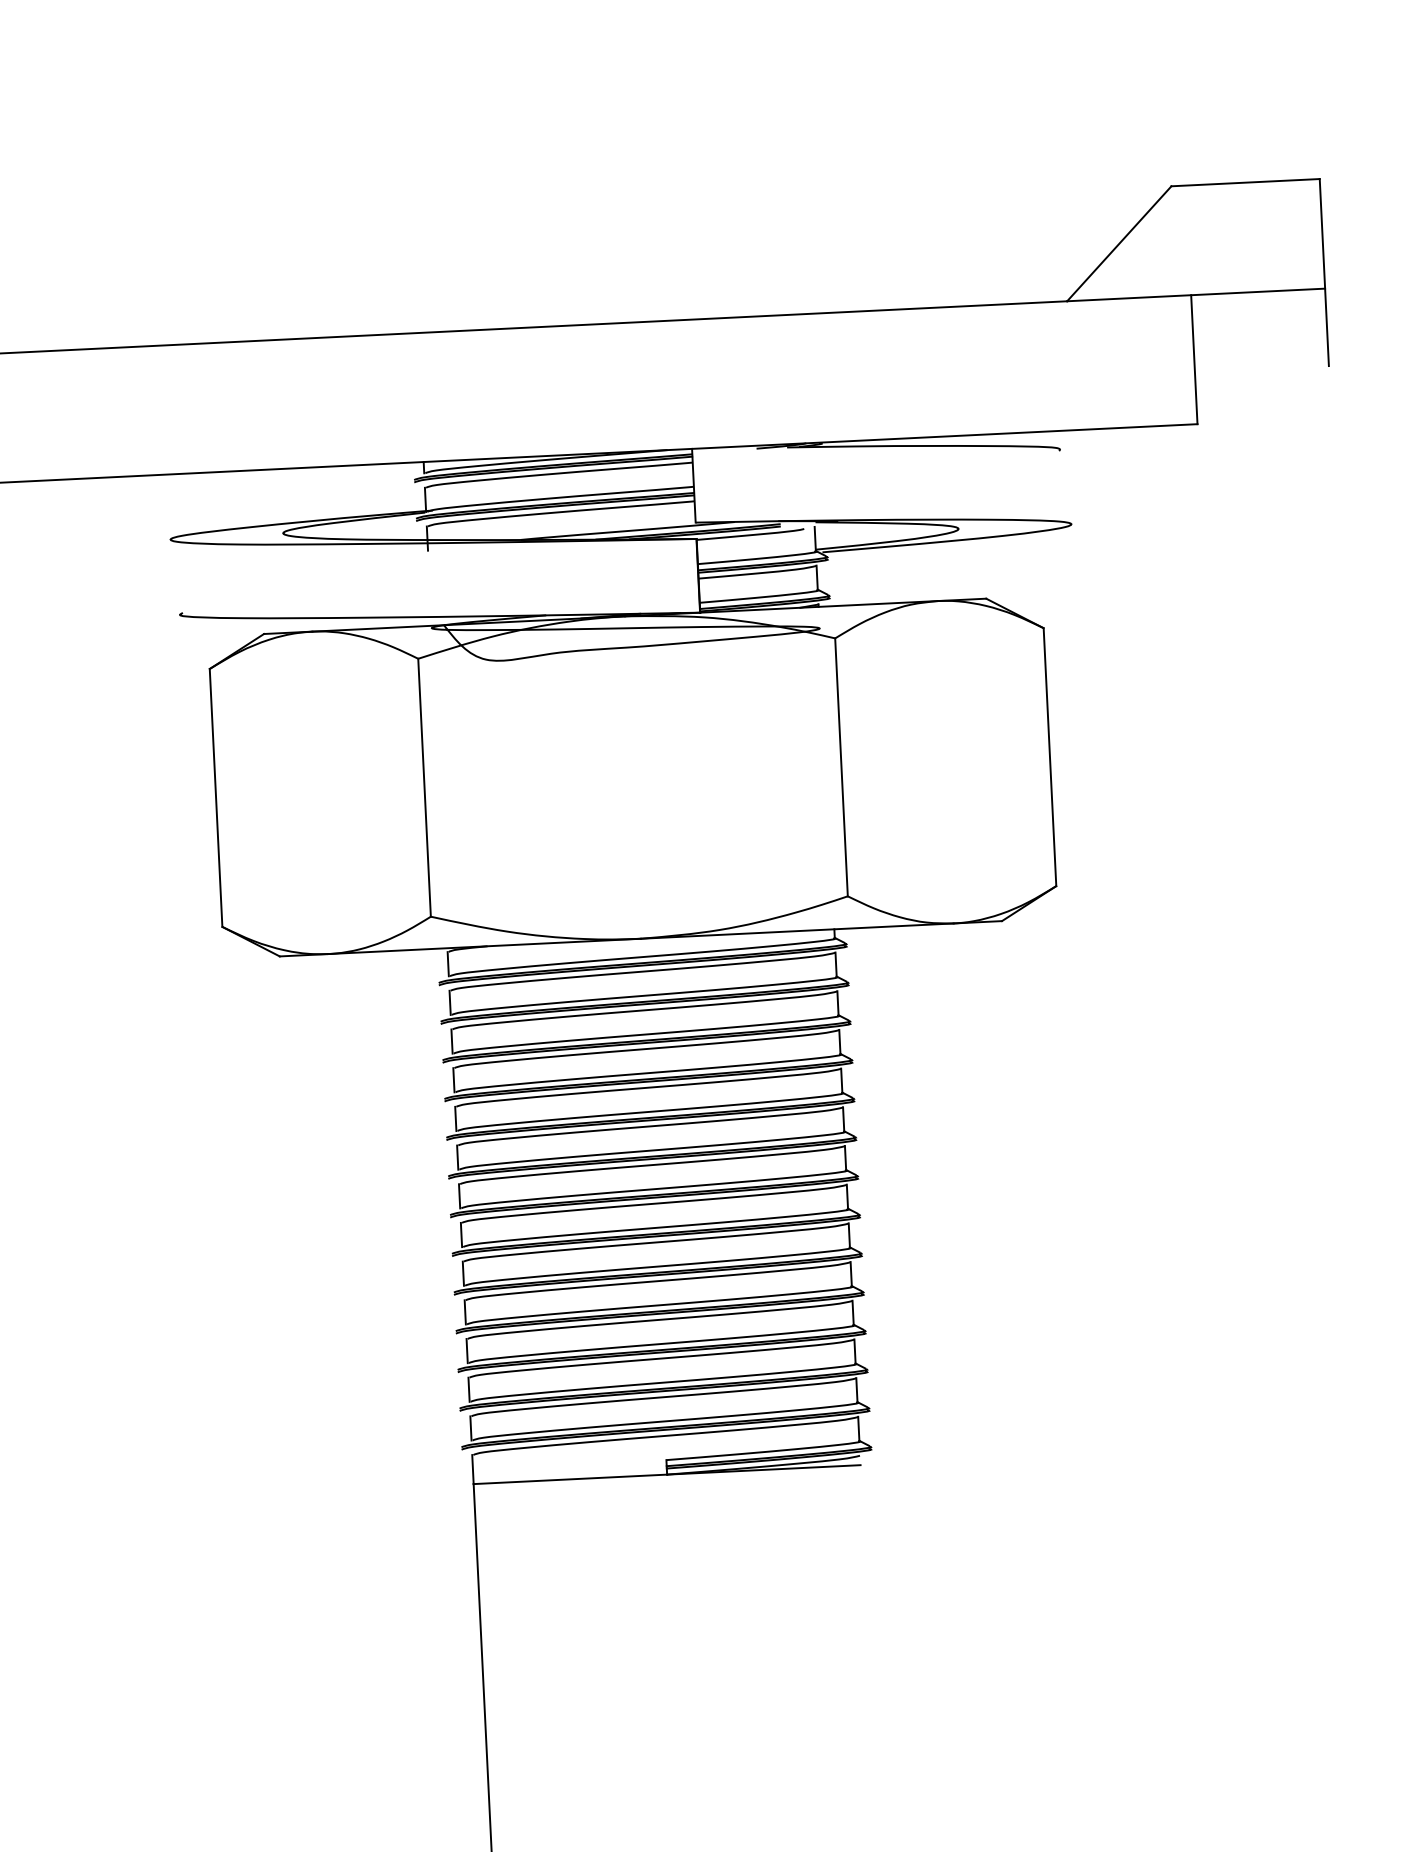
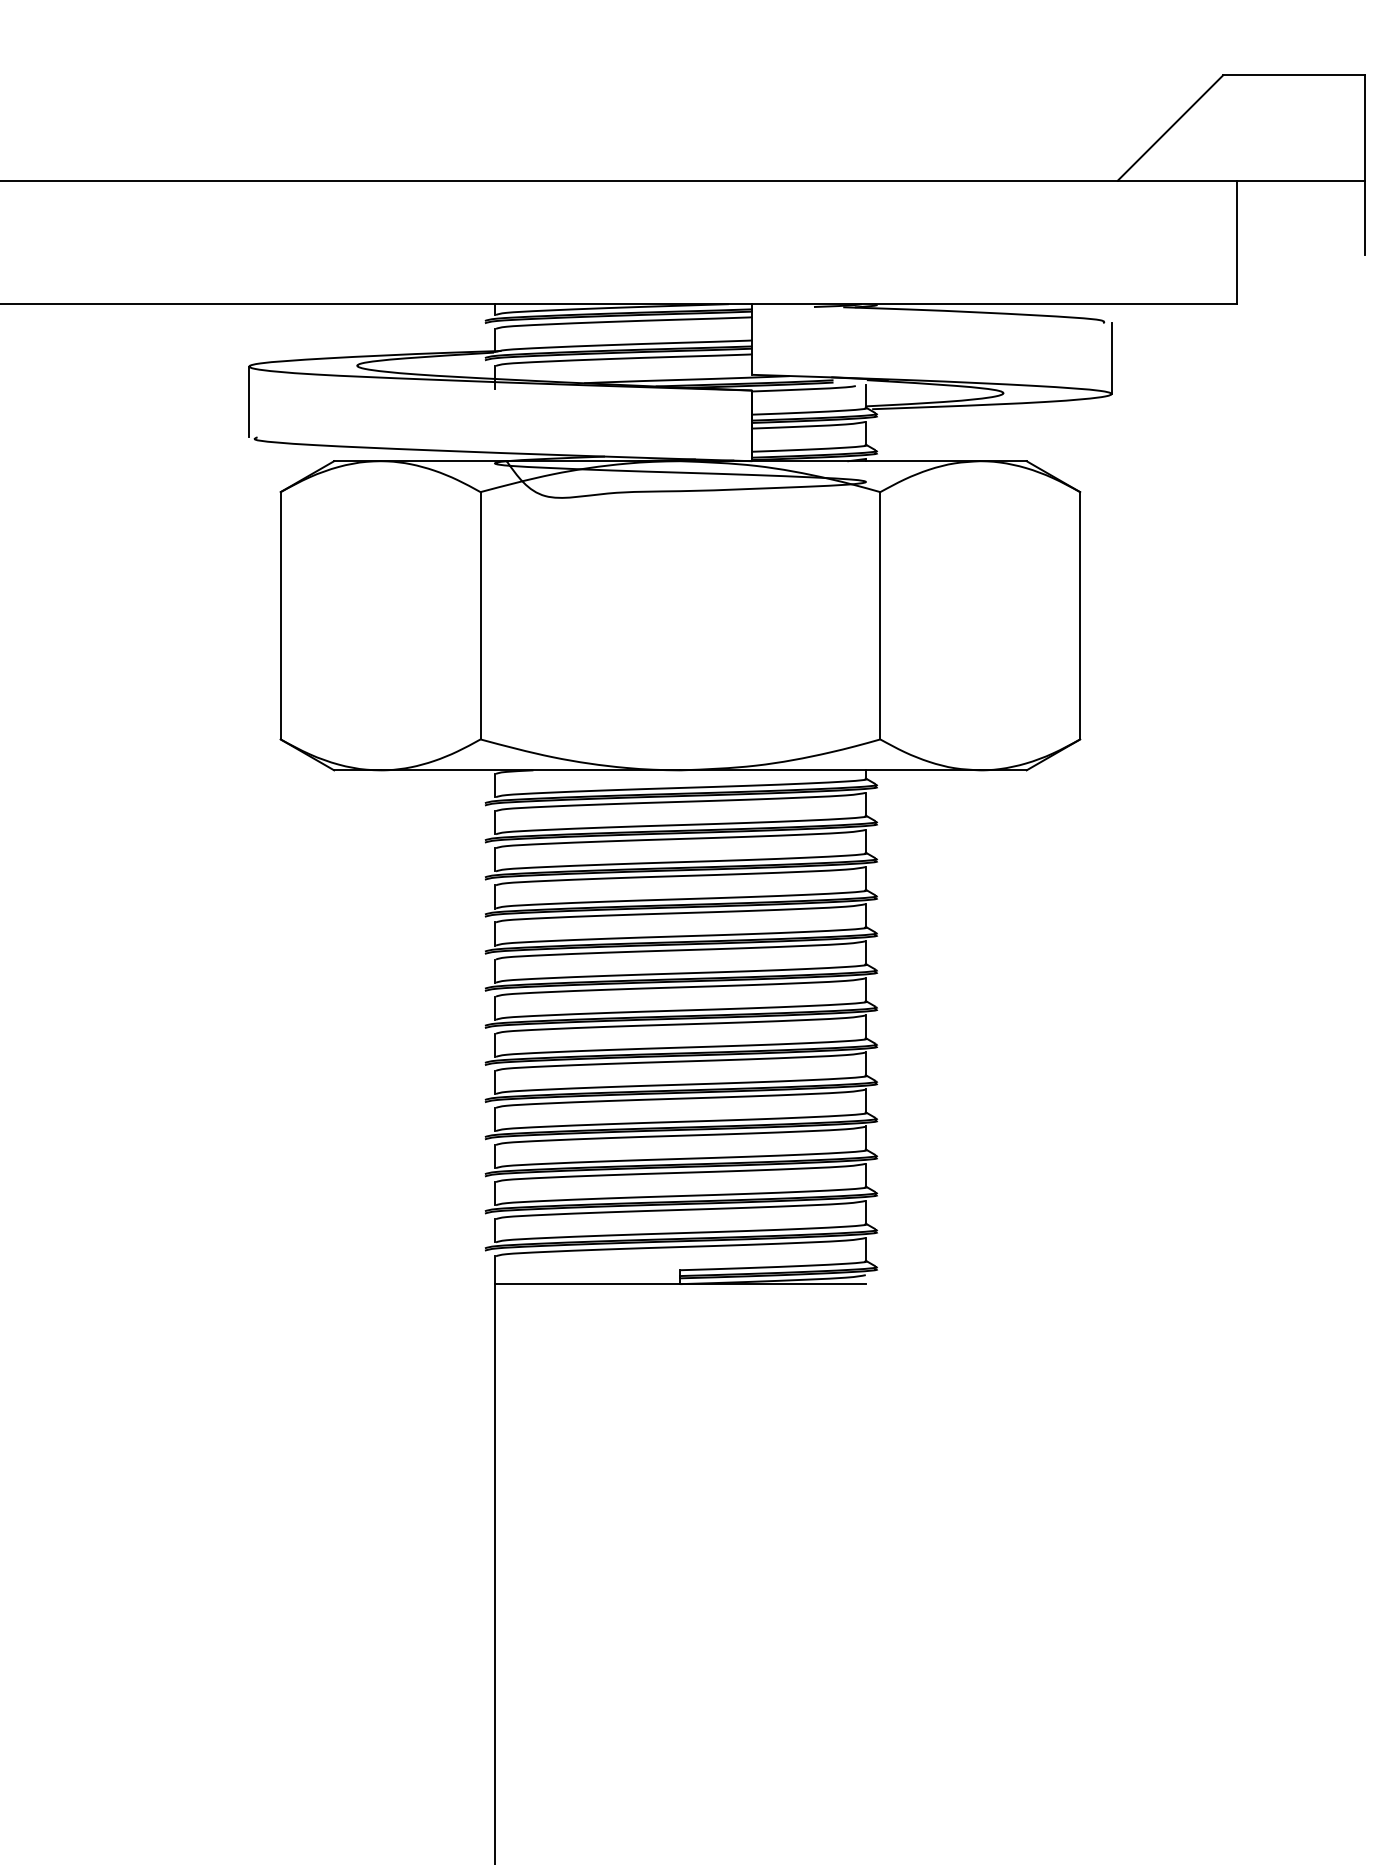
line: (1069, 487) -> (1111, 358), added
line: (172, 576) -> (249, 401), added

